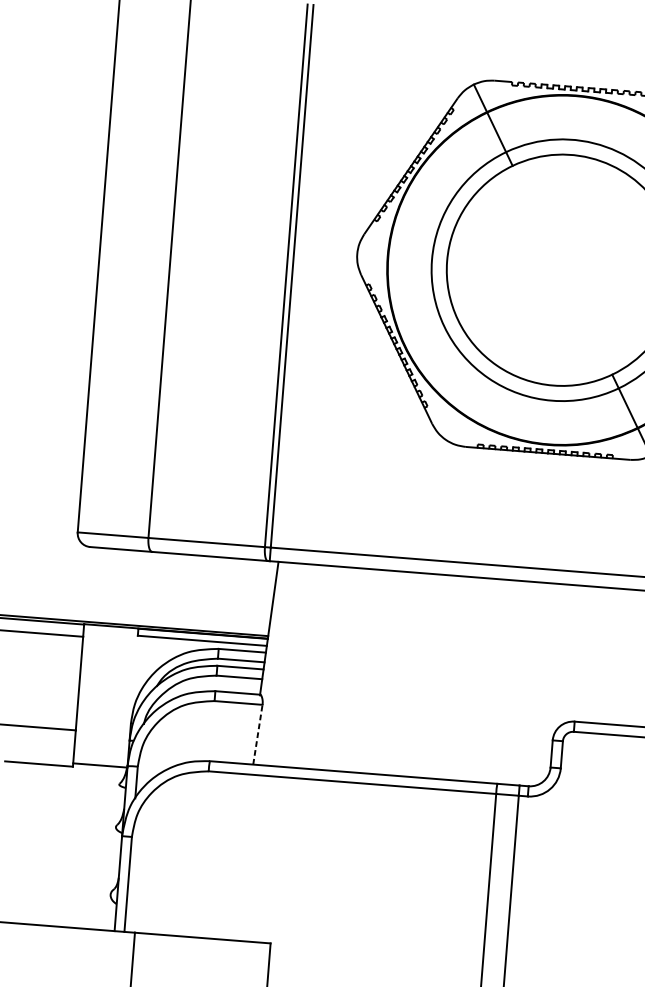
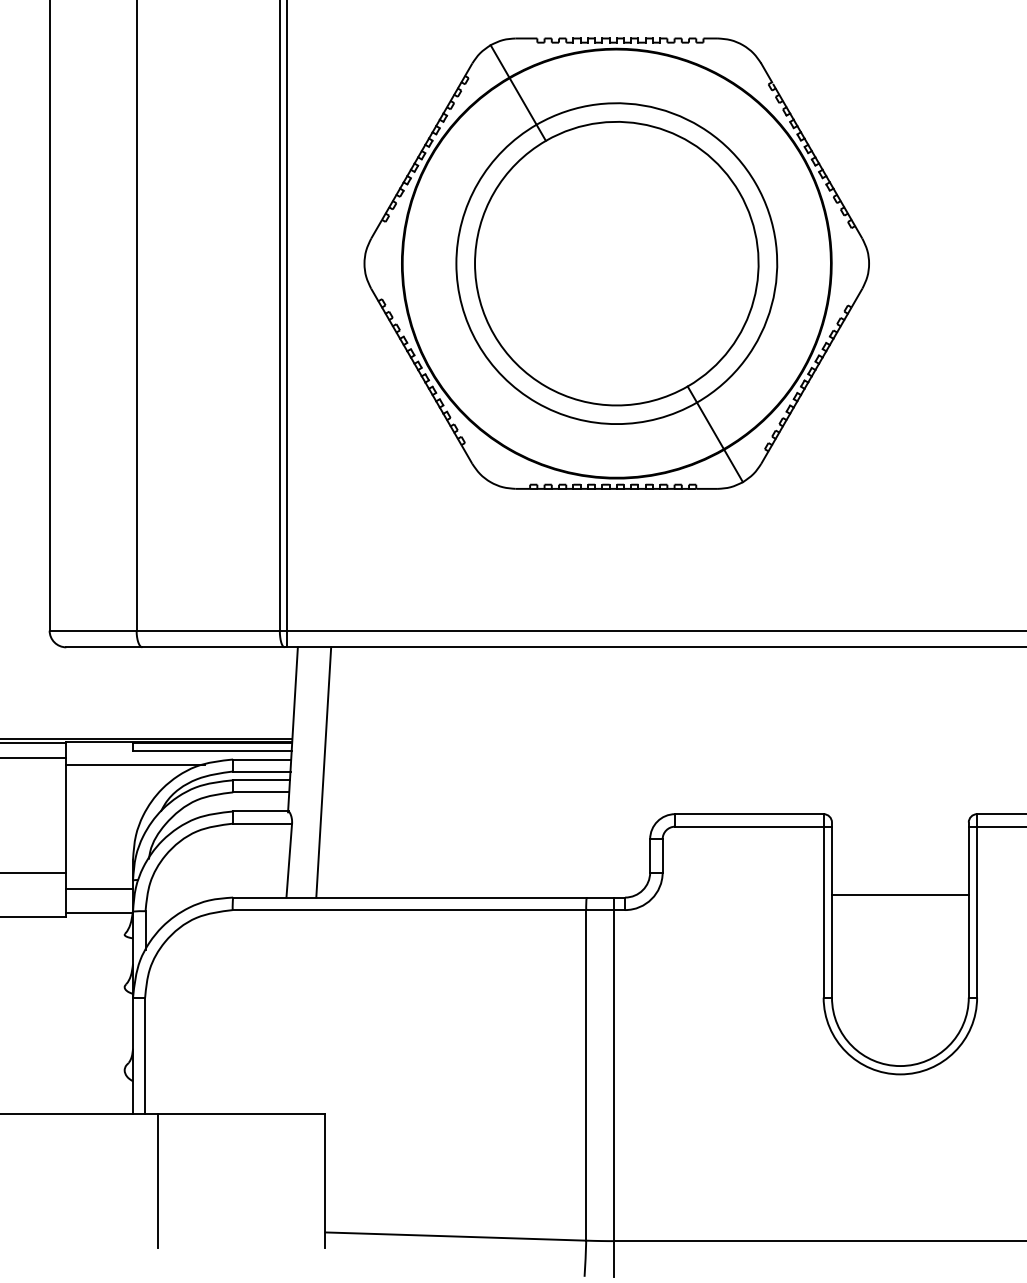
line: (139, 646) -> (135, 764), added
line: (291, 665) -> (323, 772), added
line: (258, 734) -> (289, 860), dashed -> solid
line: (101, 746) -> (99, 889), added

